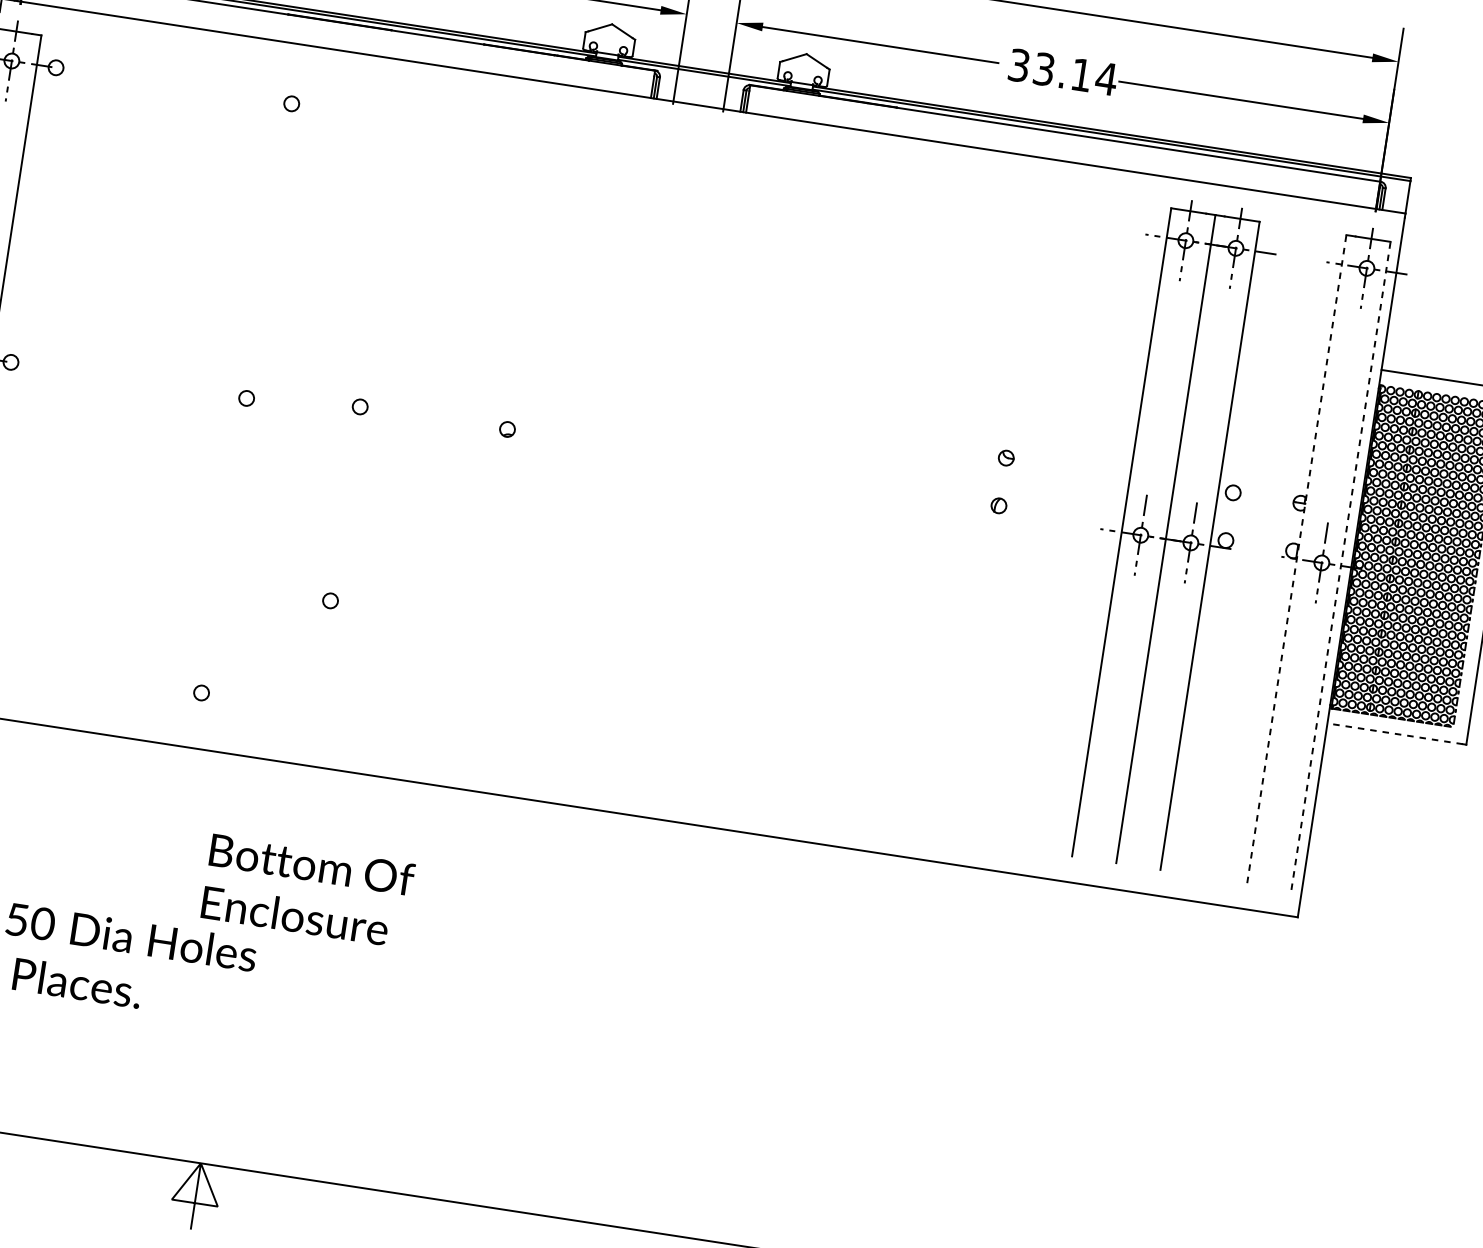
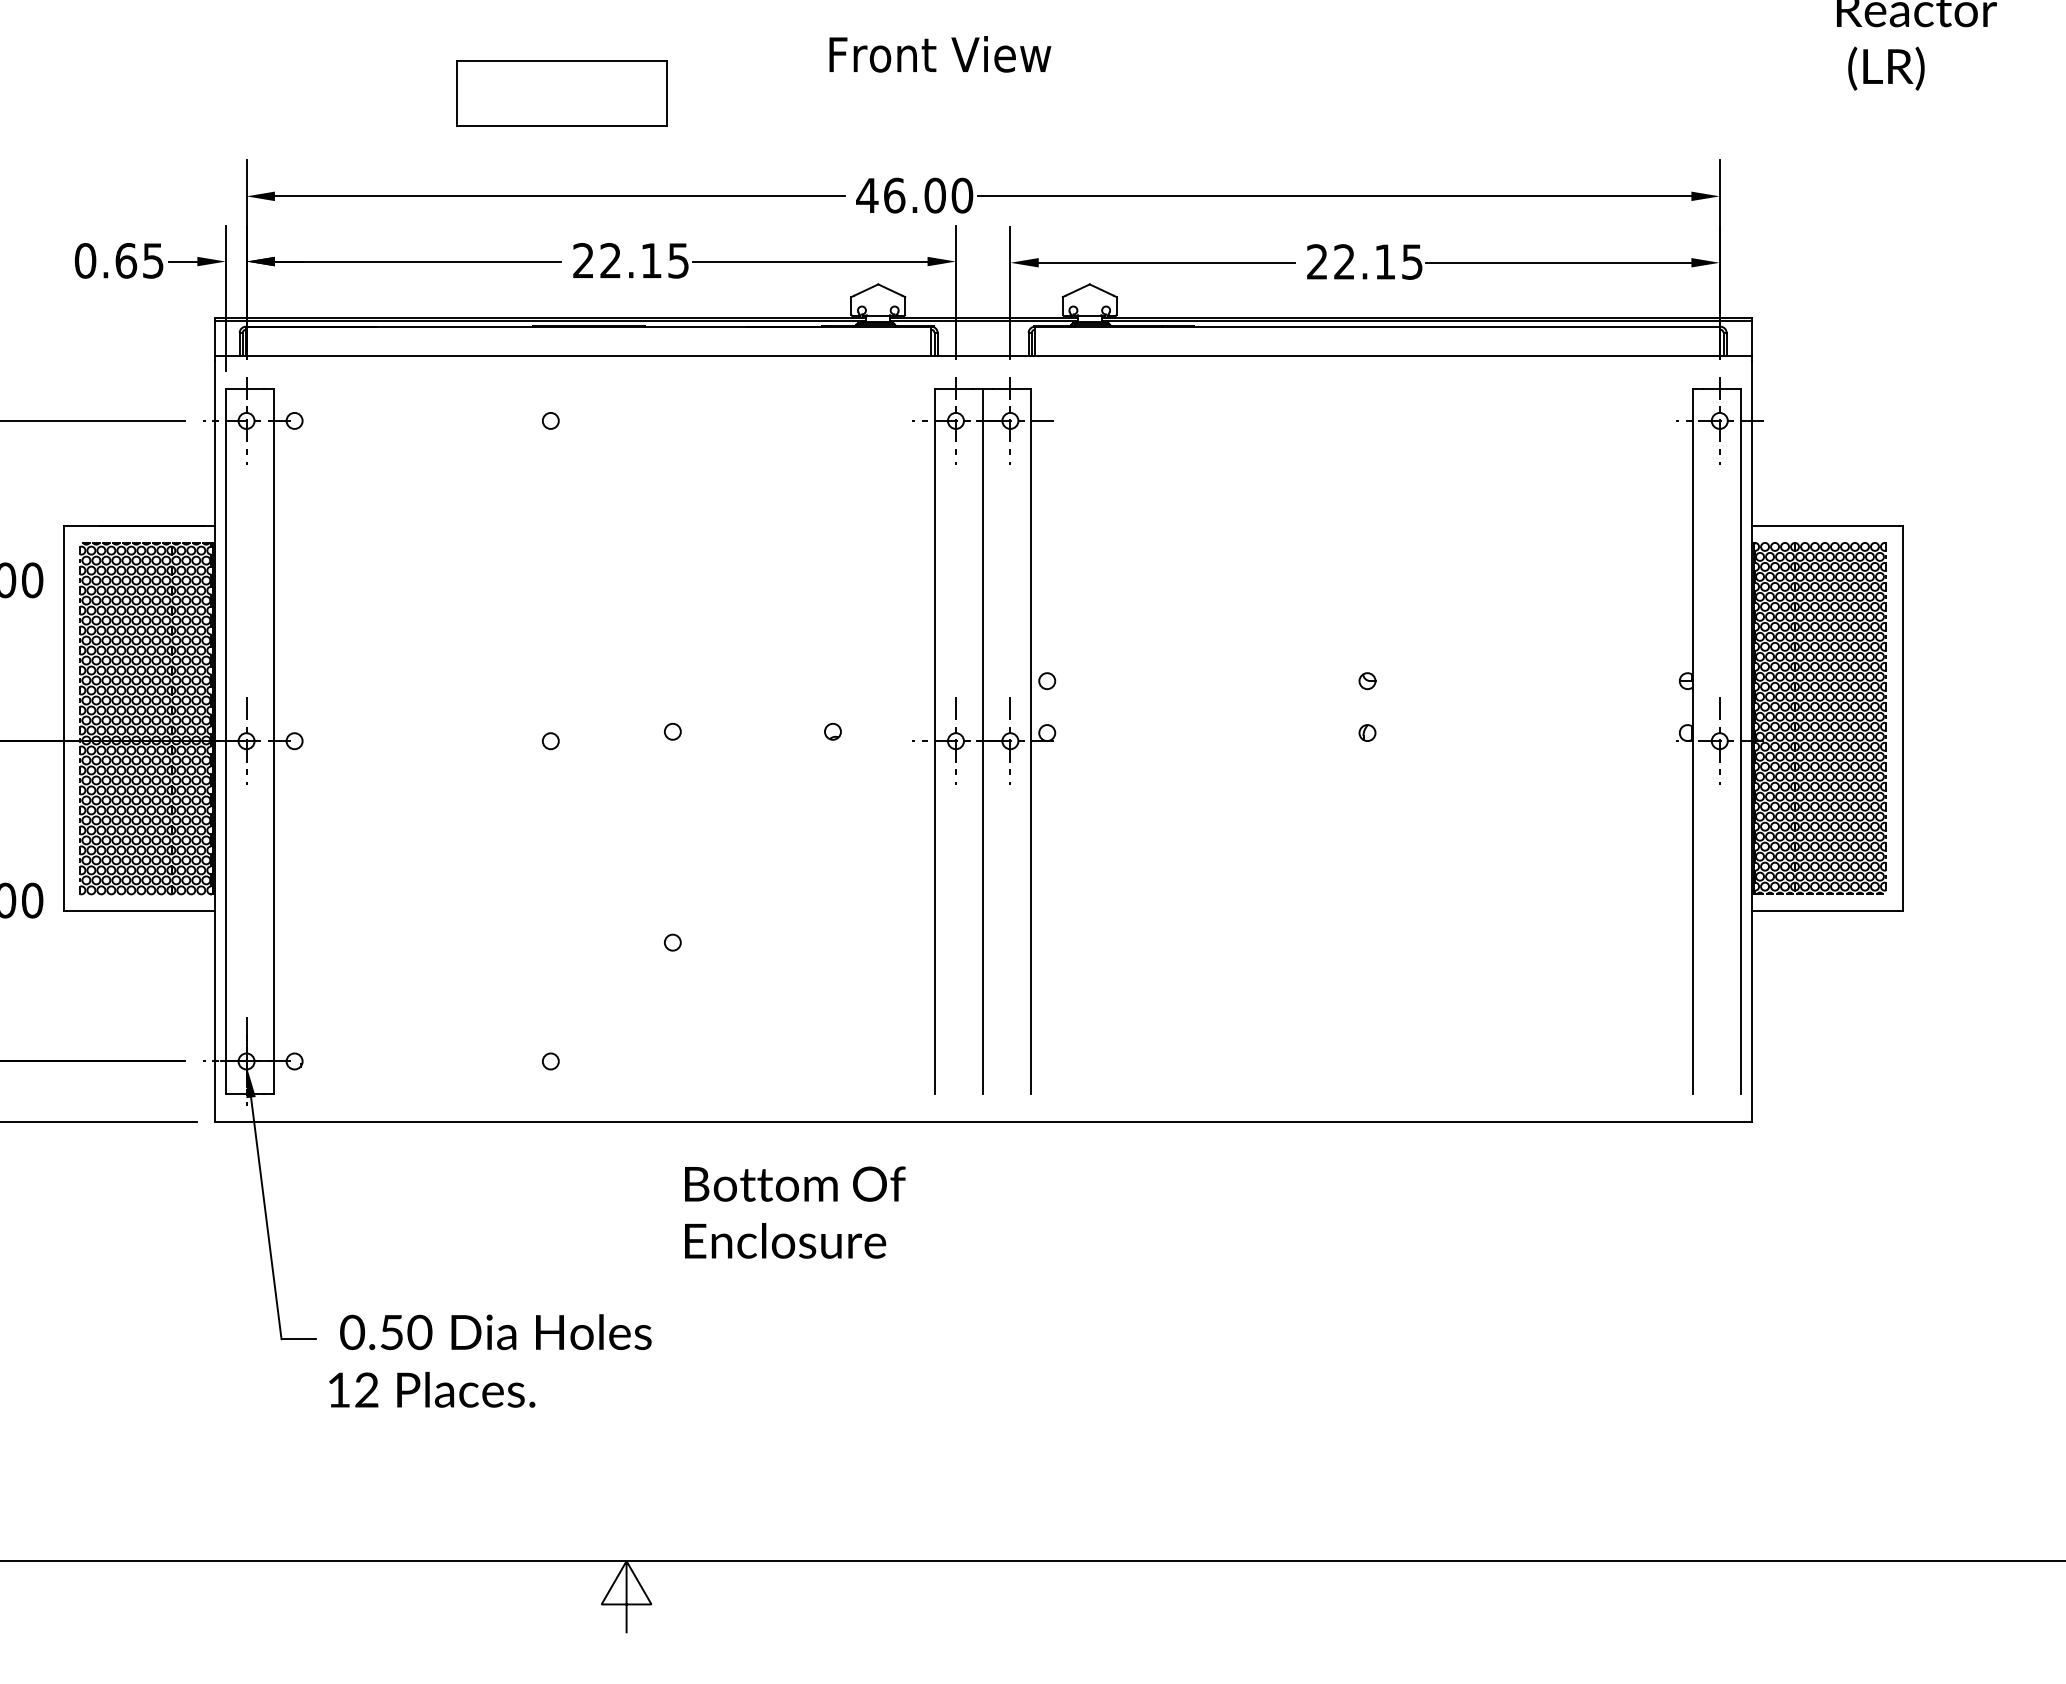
text: (1063, 71) -> (1365, 261), 33.14 -> 22.15
part: (1167, 534) -> (984, 735), moved
line: (1296, 558) -> (1692, 740), dashed -> solid
line: (1341, 565) -> (1740, 740), dashed -> solid
line: (1395, 733) -> (1825, 910), dashed -> solid
text: (308, 891) -> (795, 1212), moved

